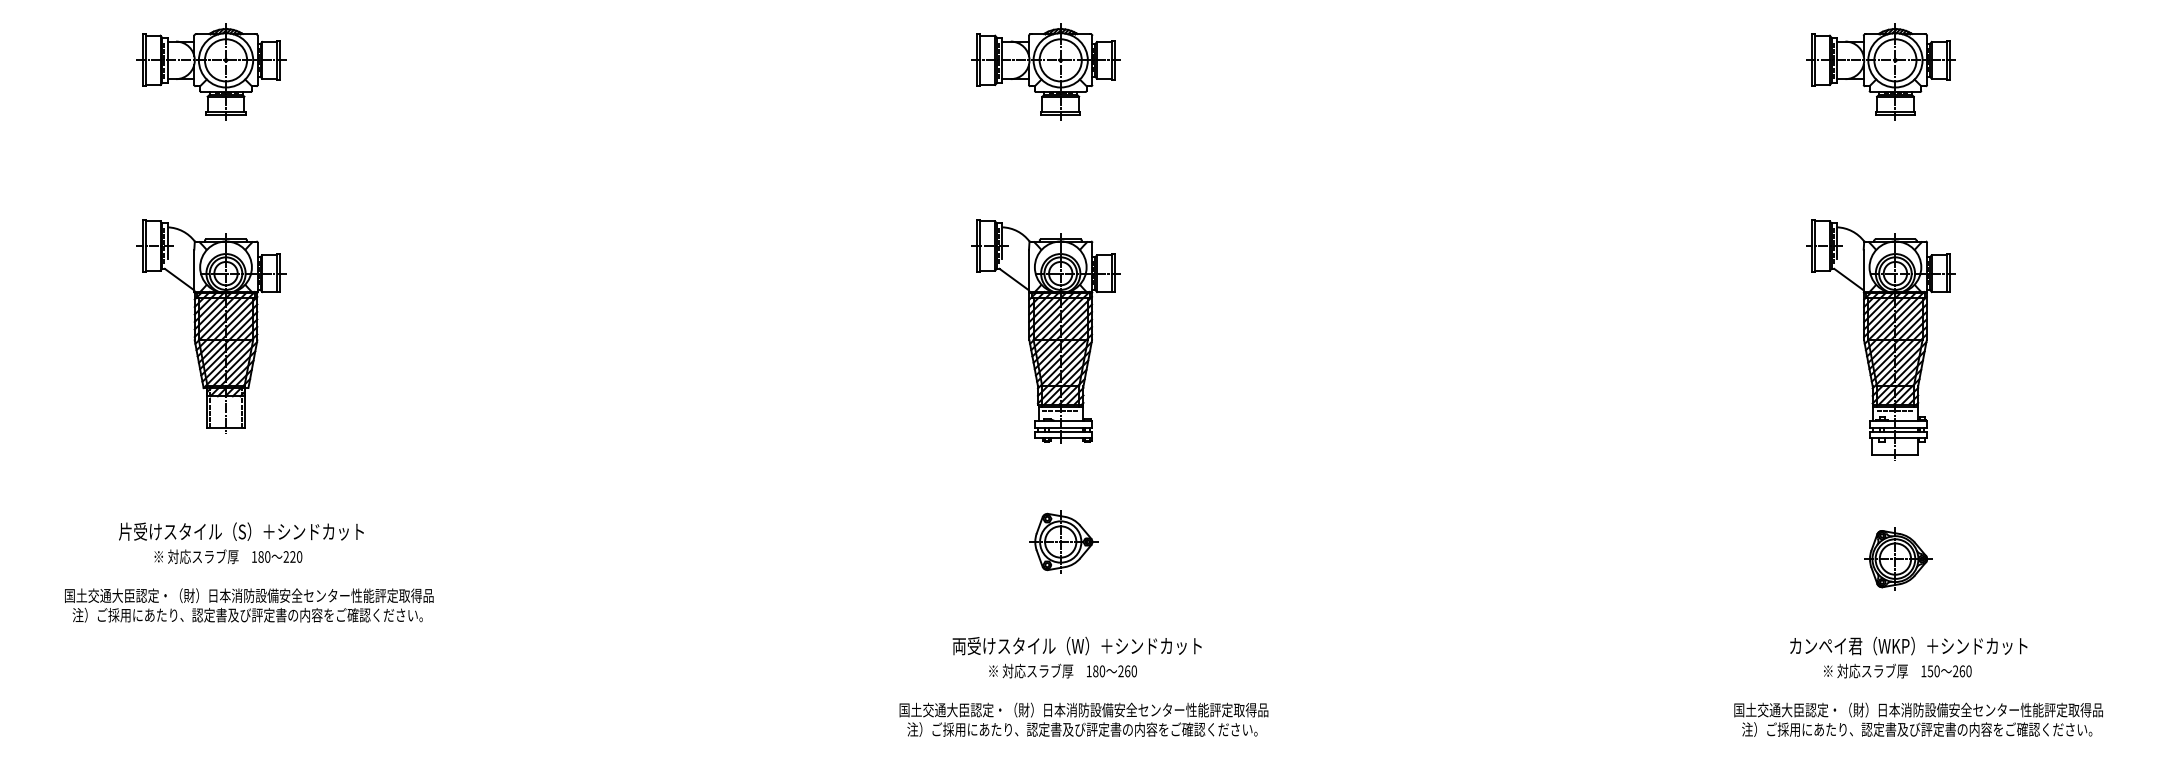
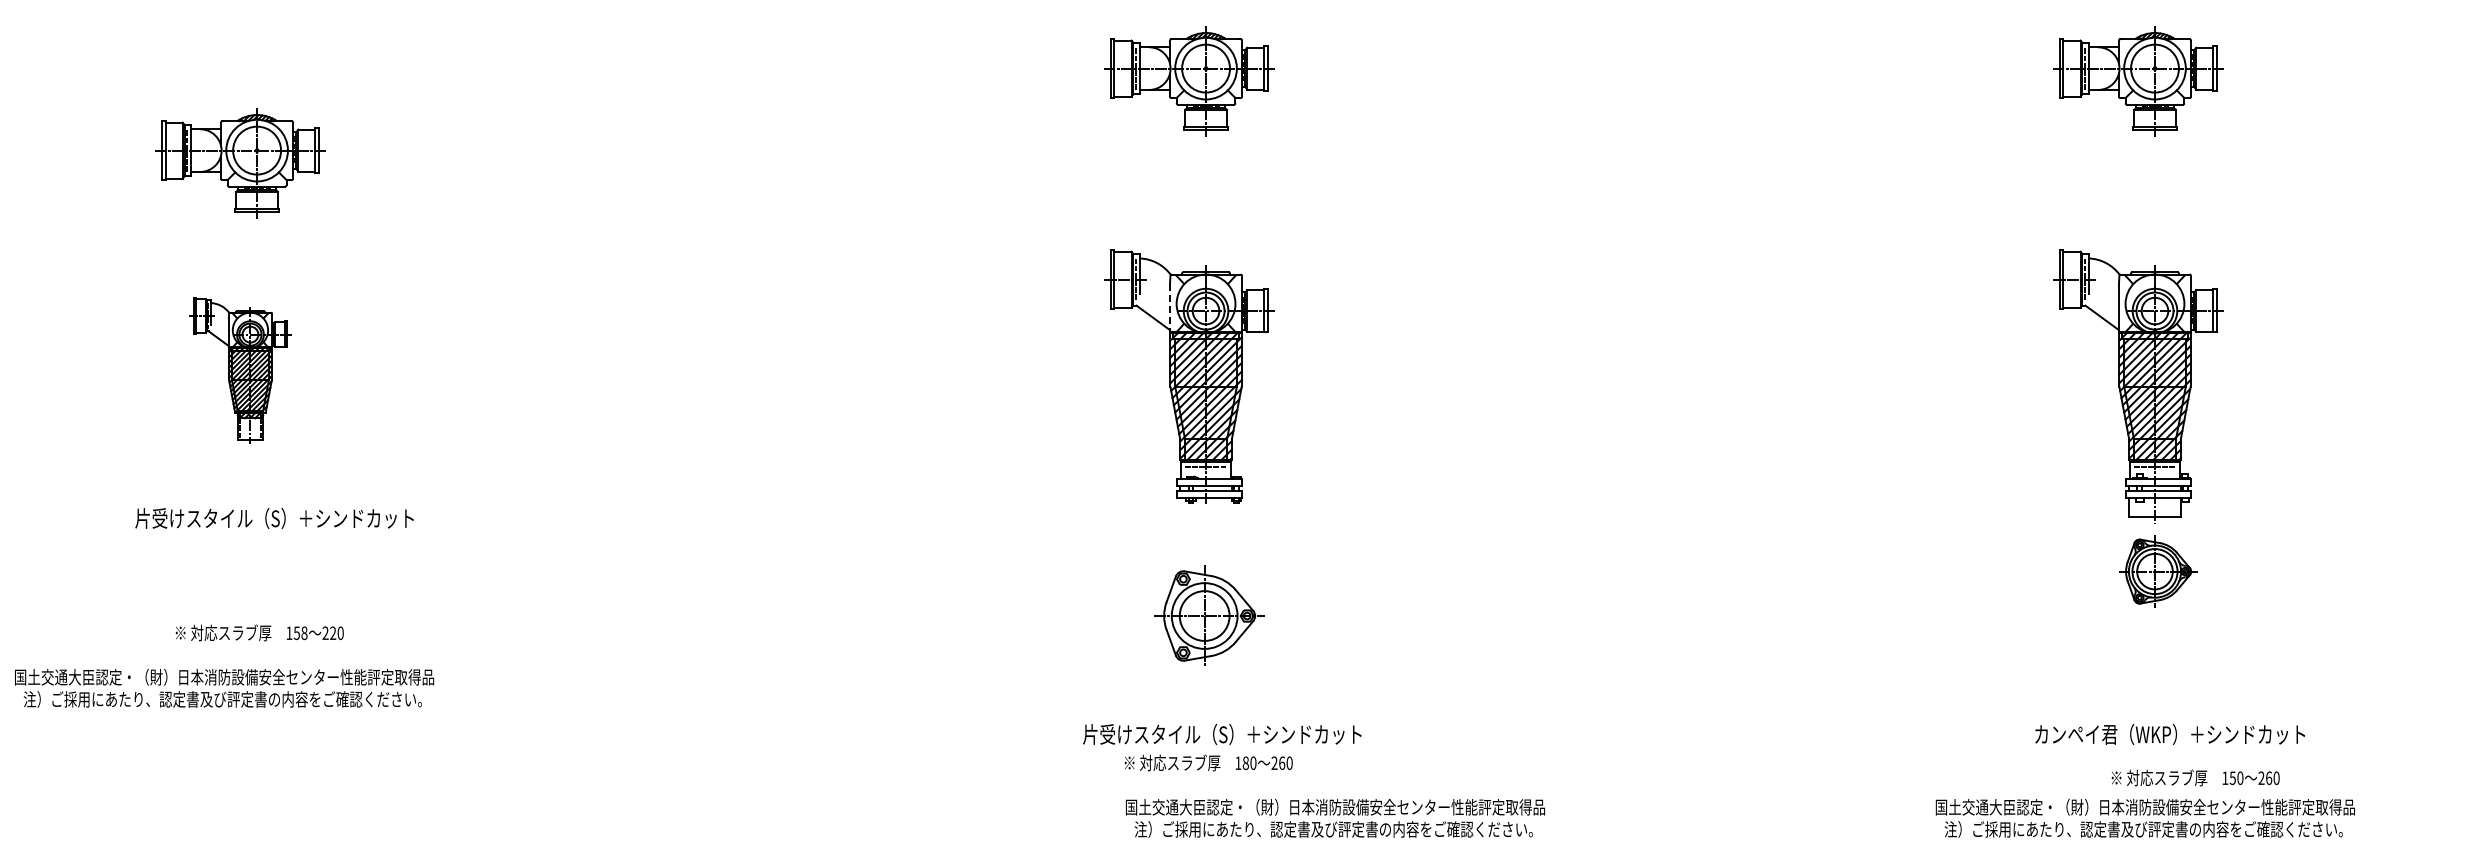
part: (211, 71) -> (240, 163), moved
line: (1029, 271) -> (1170, 308), solid -> dashed
part: (211, 325) -> (240, 369), size x0.6
text: (241, 531) -> (274, 518), moved
part: (1063, 542) -> (1209, 616), size x1.4
text: (264, 556) -> (300, 632), 180 -> 158
part: (1898, 558) -> (2158, 571), moved
text: (249, 604) -> (224, 687), moved
text: (1076, 646) -> (1224, 734), 両受けスタイル（W）＋シンドカット -> 片受けスタイル（S）＋シンドカット
text: (1897, 670) -> (2195, 777), moved
text: (1084, 719) -> (1335, 817), moved
text: (1917, 719) -> (2144, 817), moved

